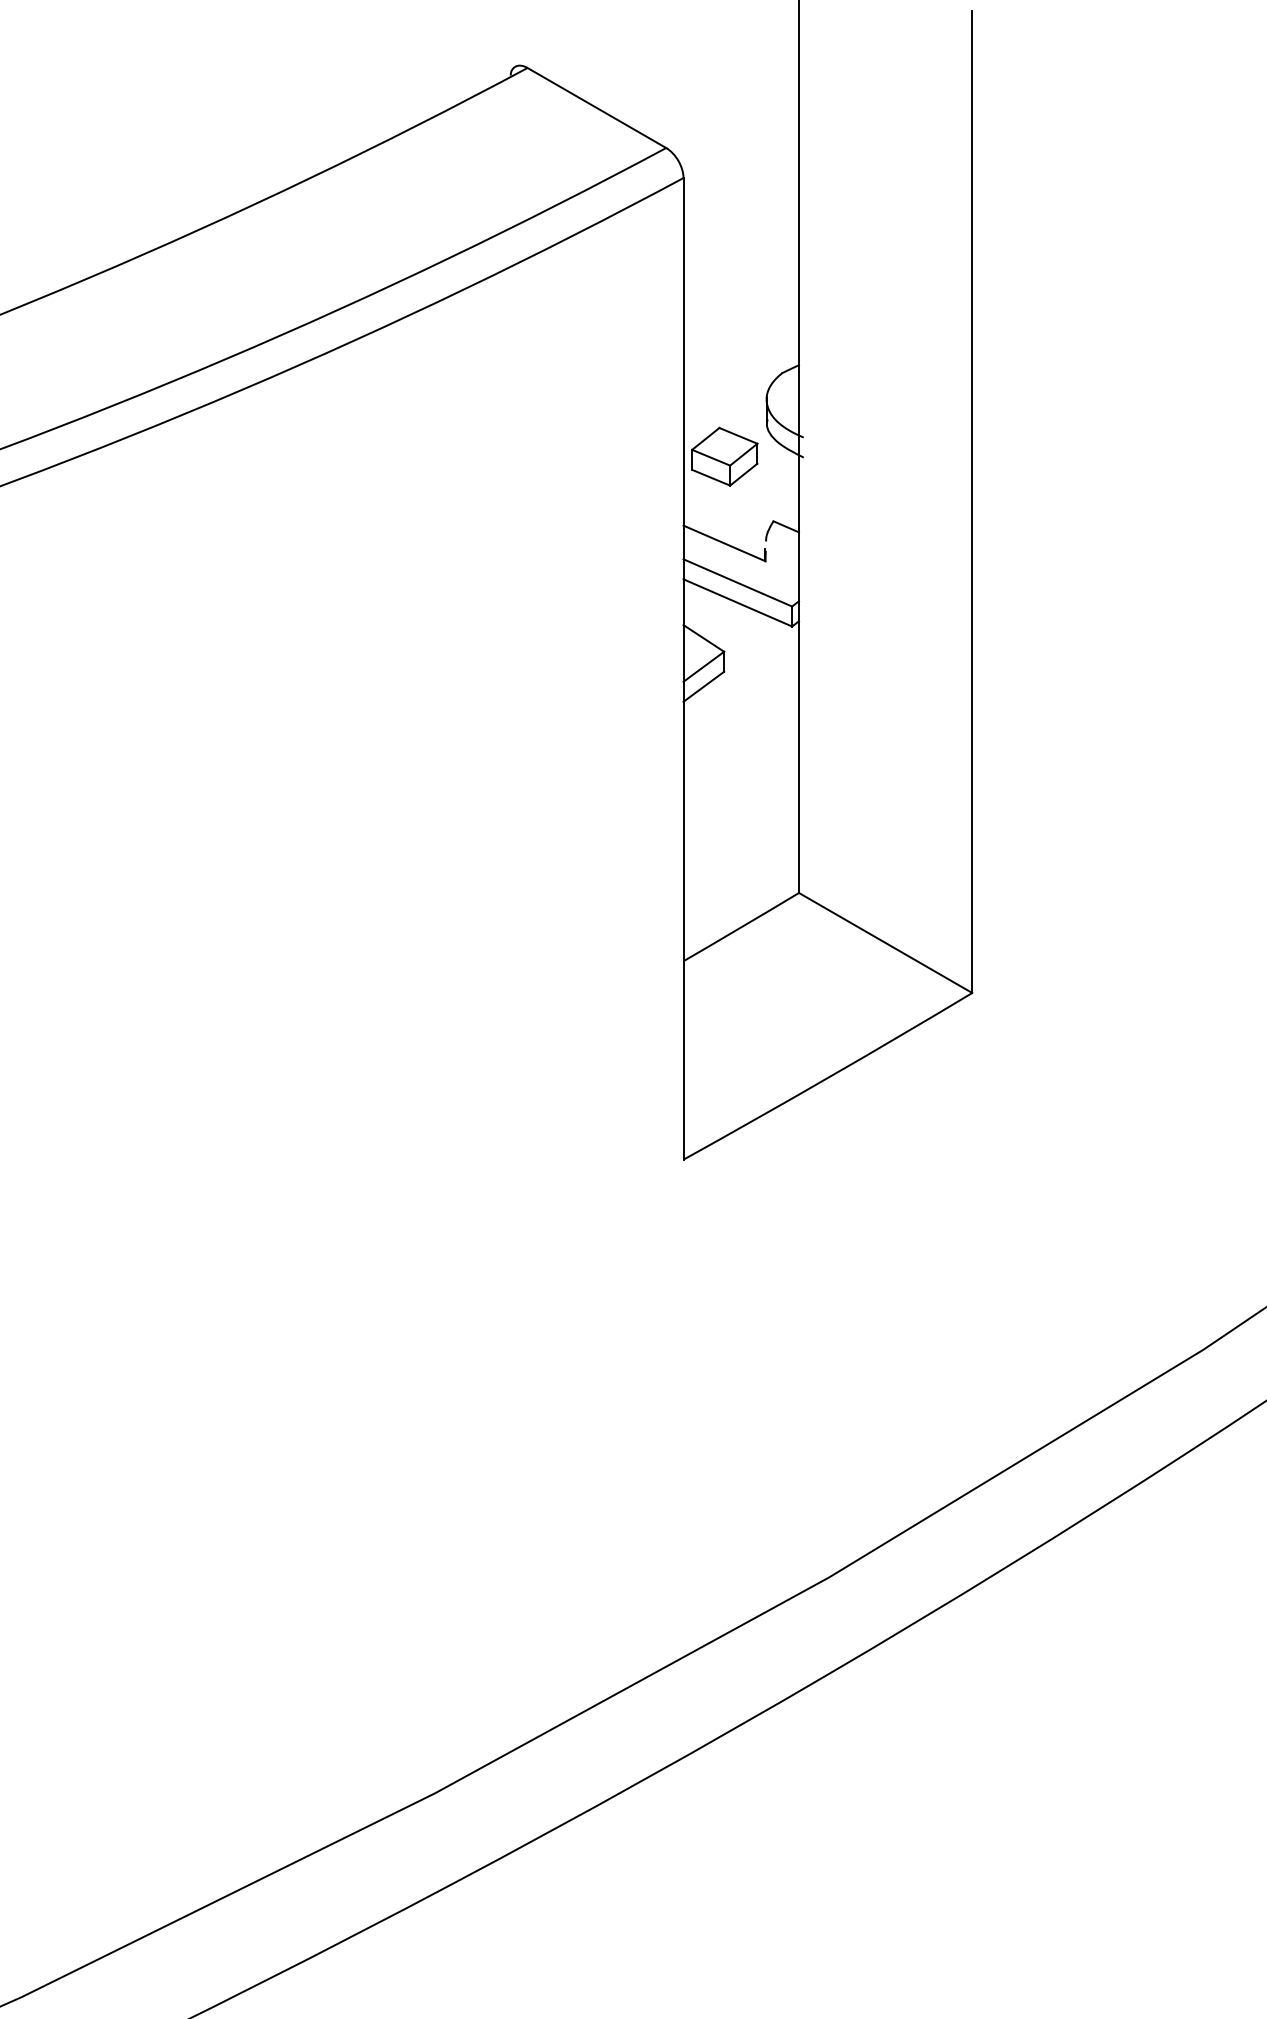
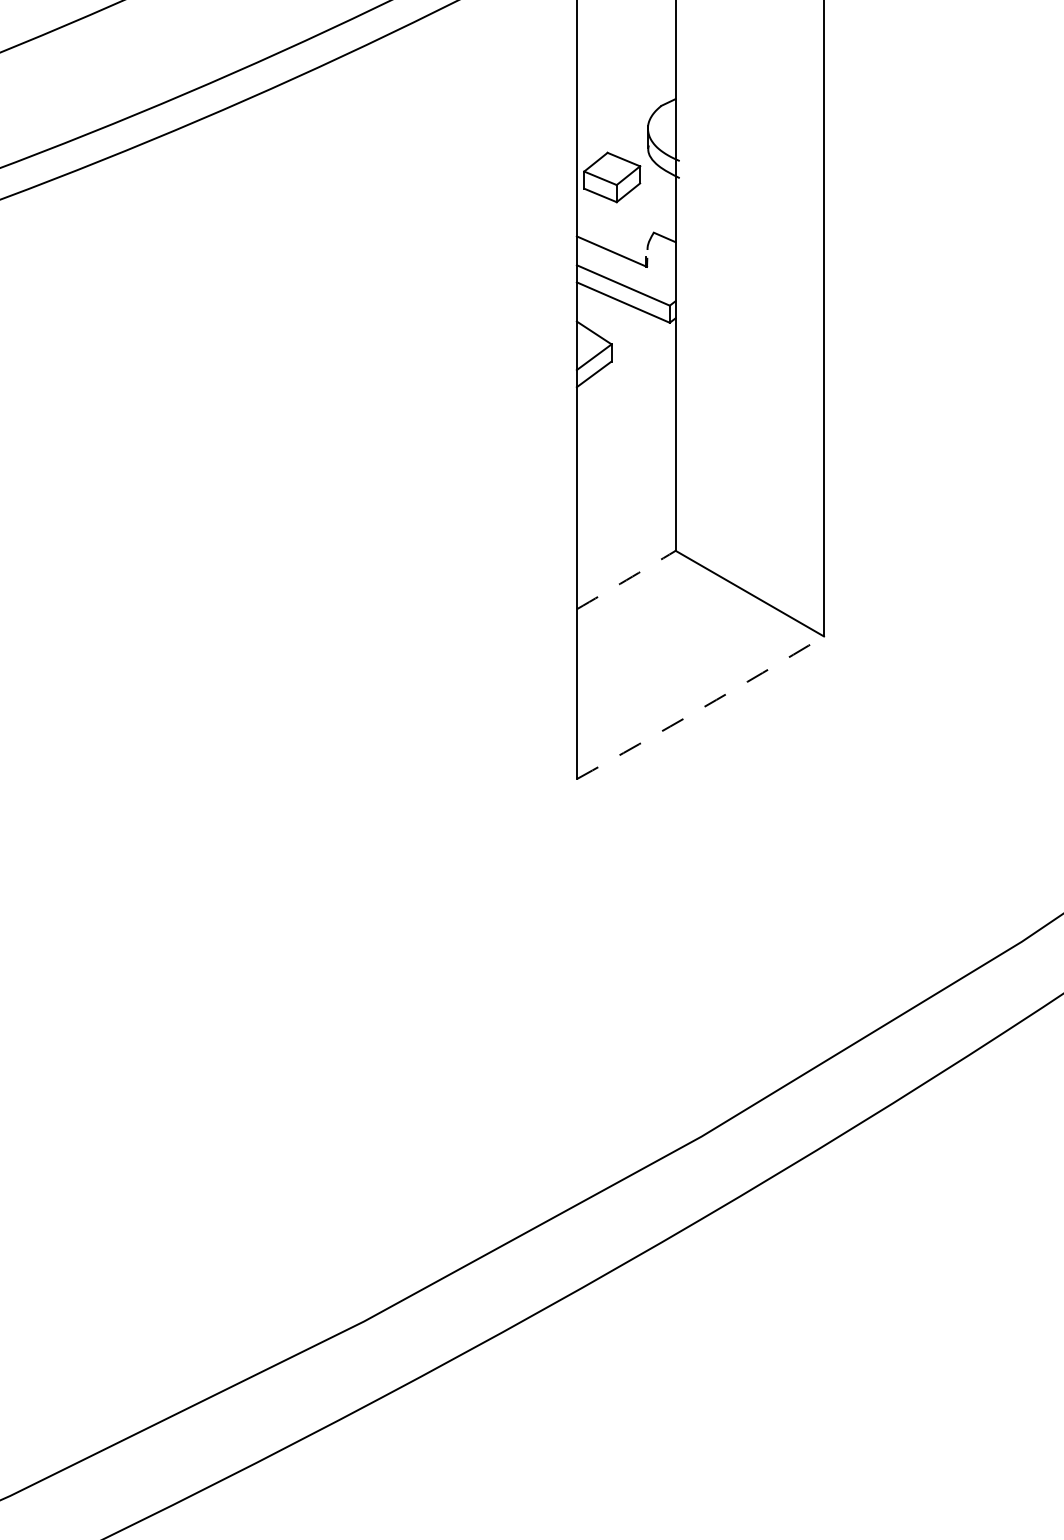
arc: (741, 927) -> (626, 580), solid -> dashed
arc: (828, 1077) -> (700, 708), solid -> dashed

